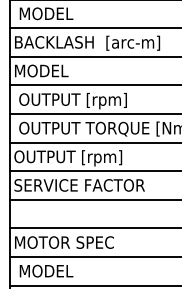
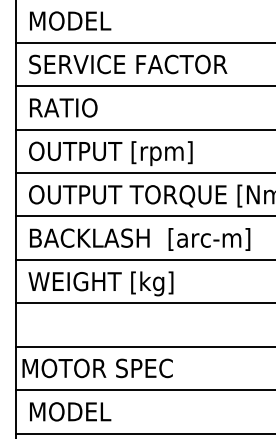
text: (87, 42) -> (132, 64), BACKLASH  [arc-m] -> SERVICE FACTOR
text: (41, 70) -> (62, 107), MODEL -> RATIO
text: (89, 158) -> (135, 240), OUTPUT [rpm] -> BACKLASH  [arc-m]
text: (79, 186) -> (120, 283), SERVICE FACTOR -> WEIGHT [kg]

